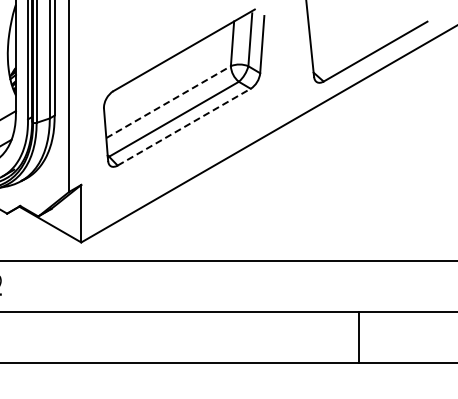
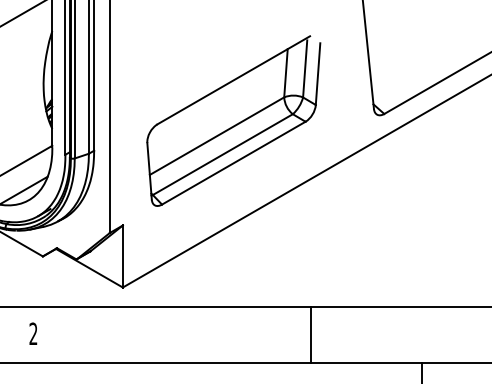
line: (168, 102) -> (216, 136), dashed -> solid
line: (184, 127) -> (234, 163), dashed -> solid
line: (255, 286) -> (310, 335), added

